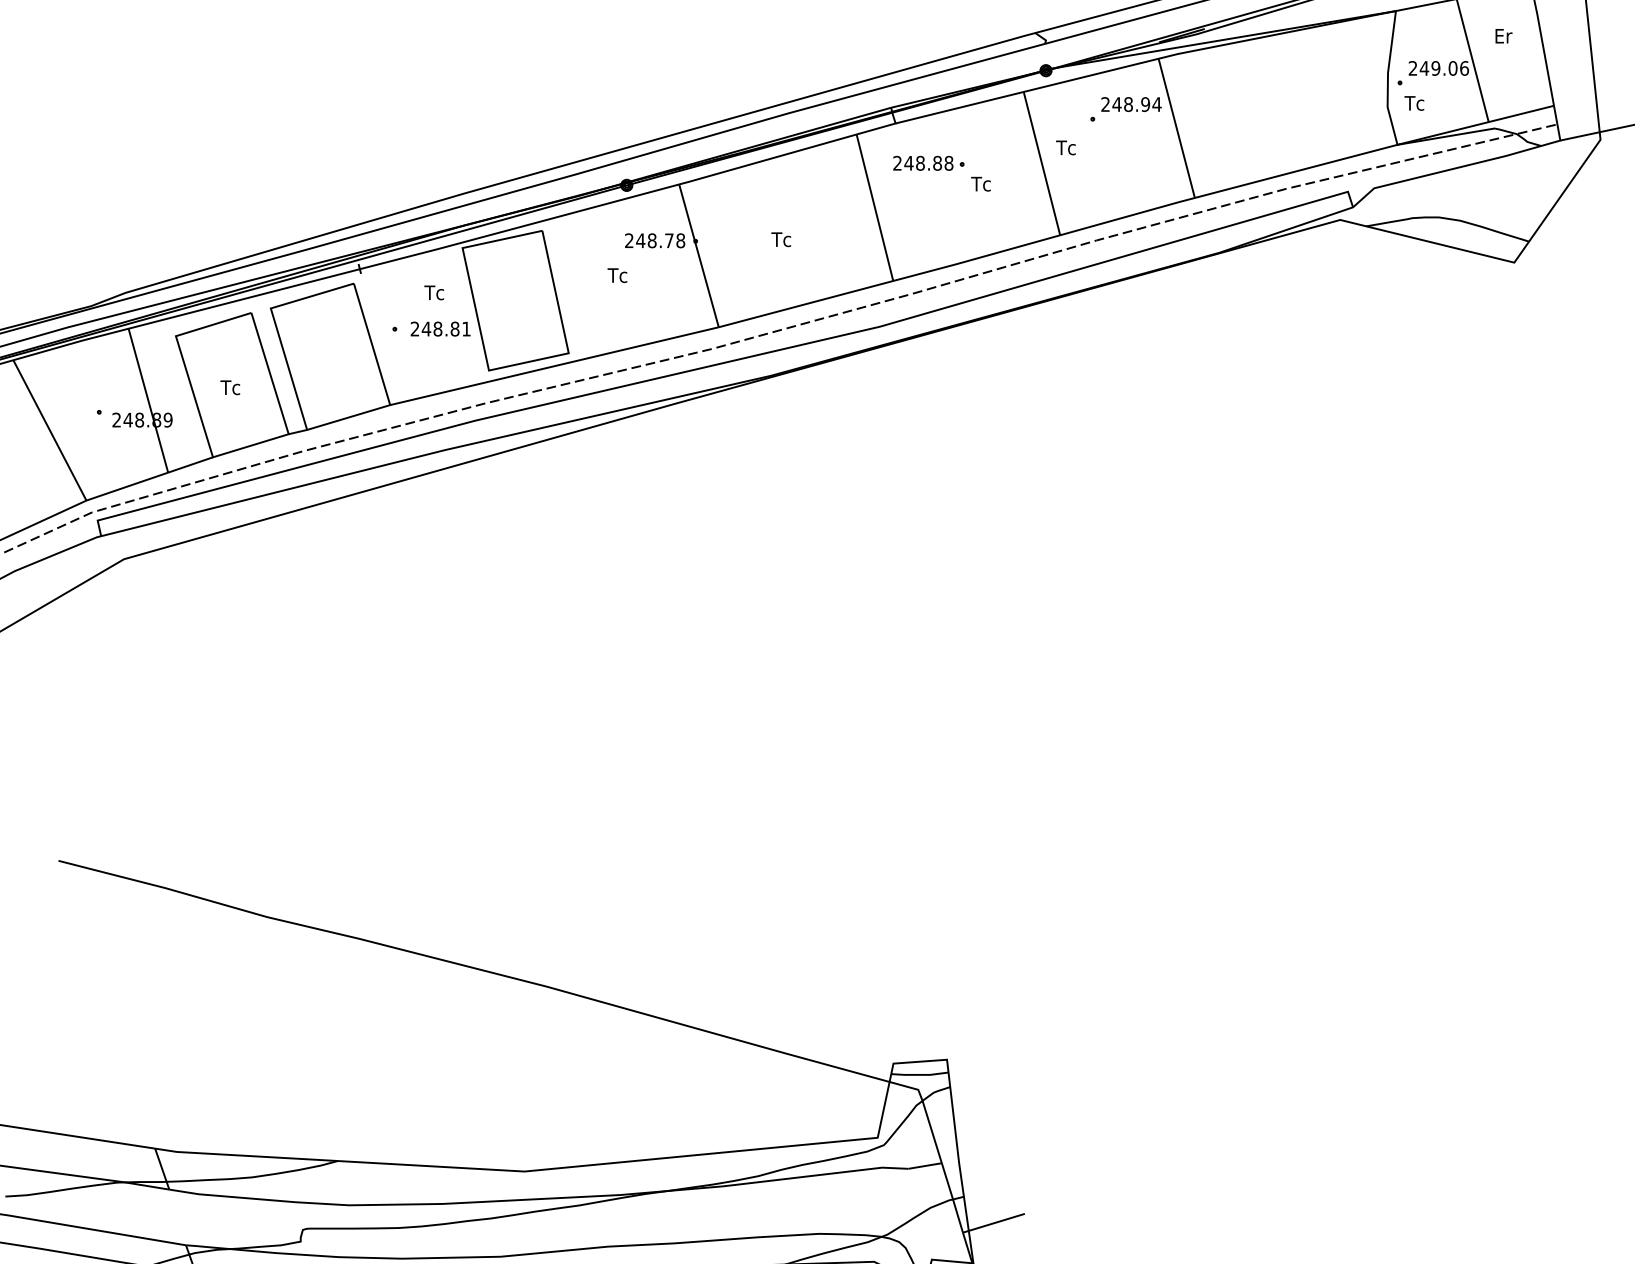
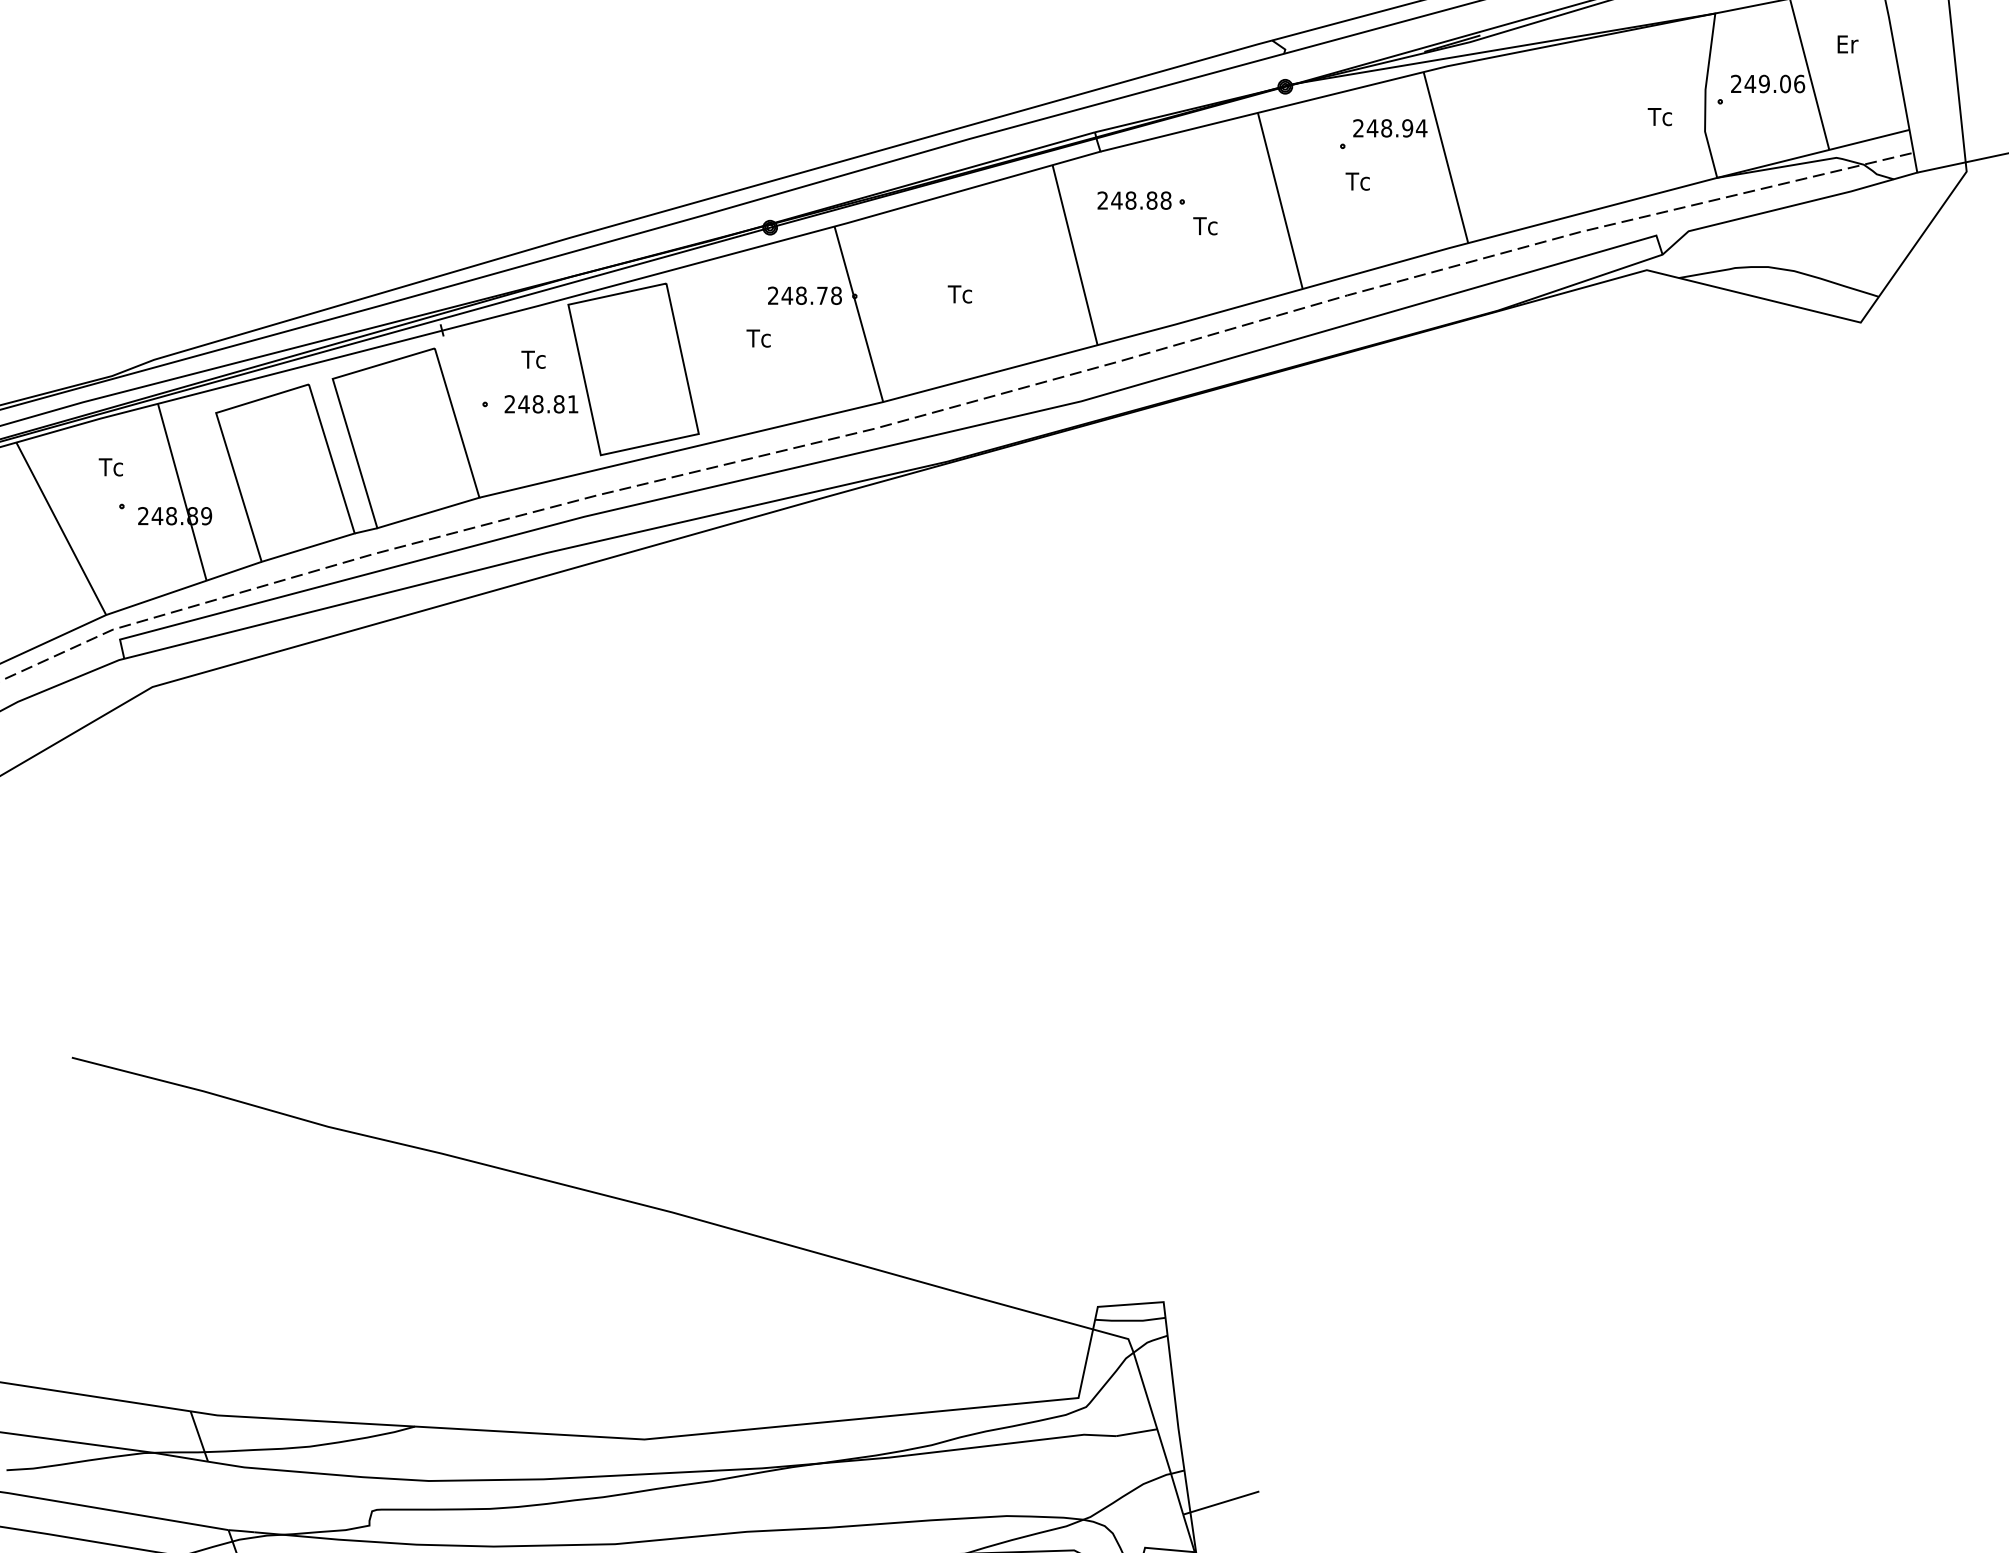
text: (1414, 103) -> (1659, 117), moved
text: (1065, 147) -> (1357, 181), moved
text: (229, 387) -> (110, 467), moved

